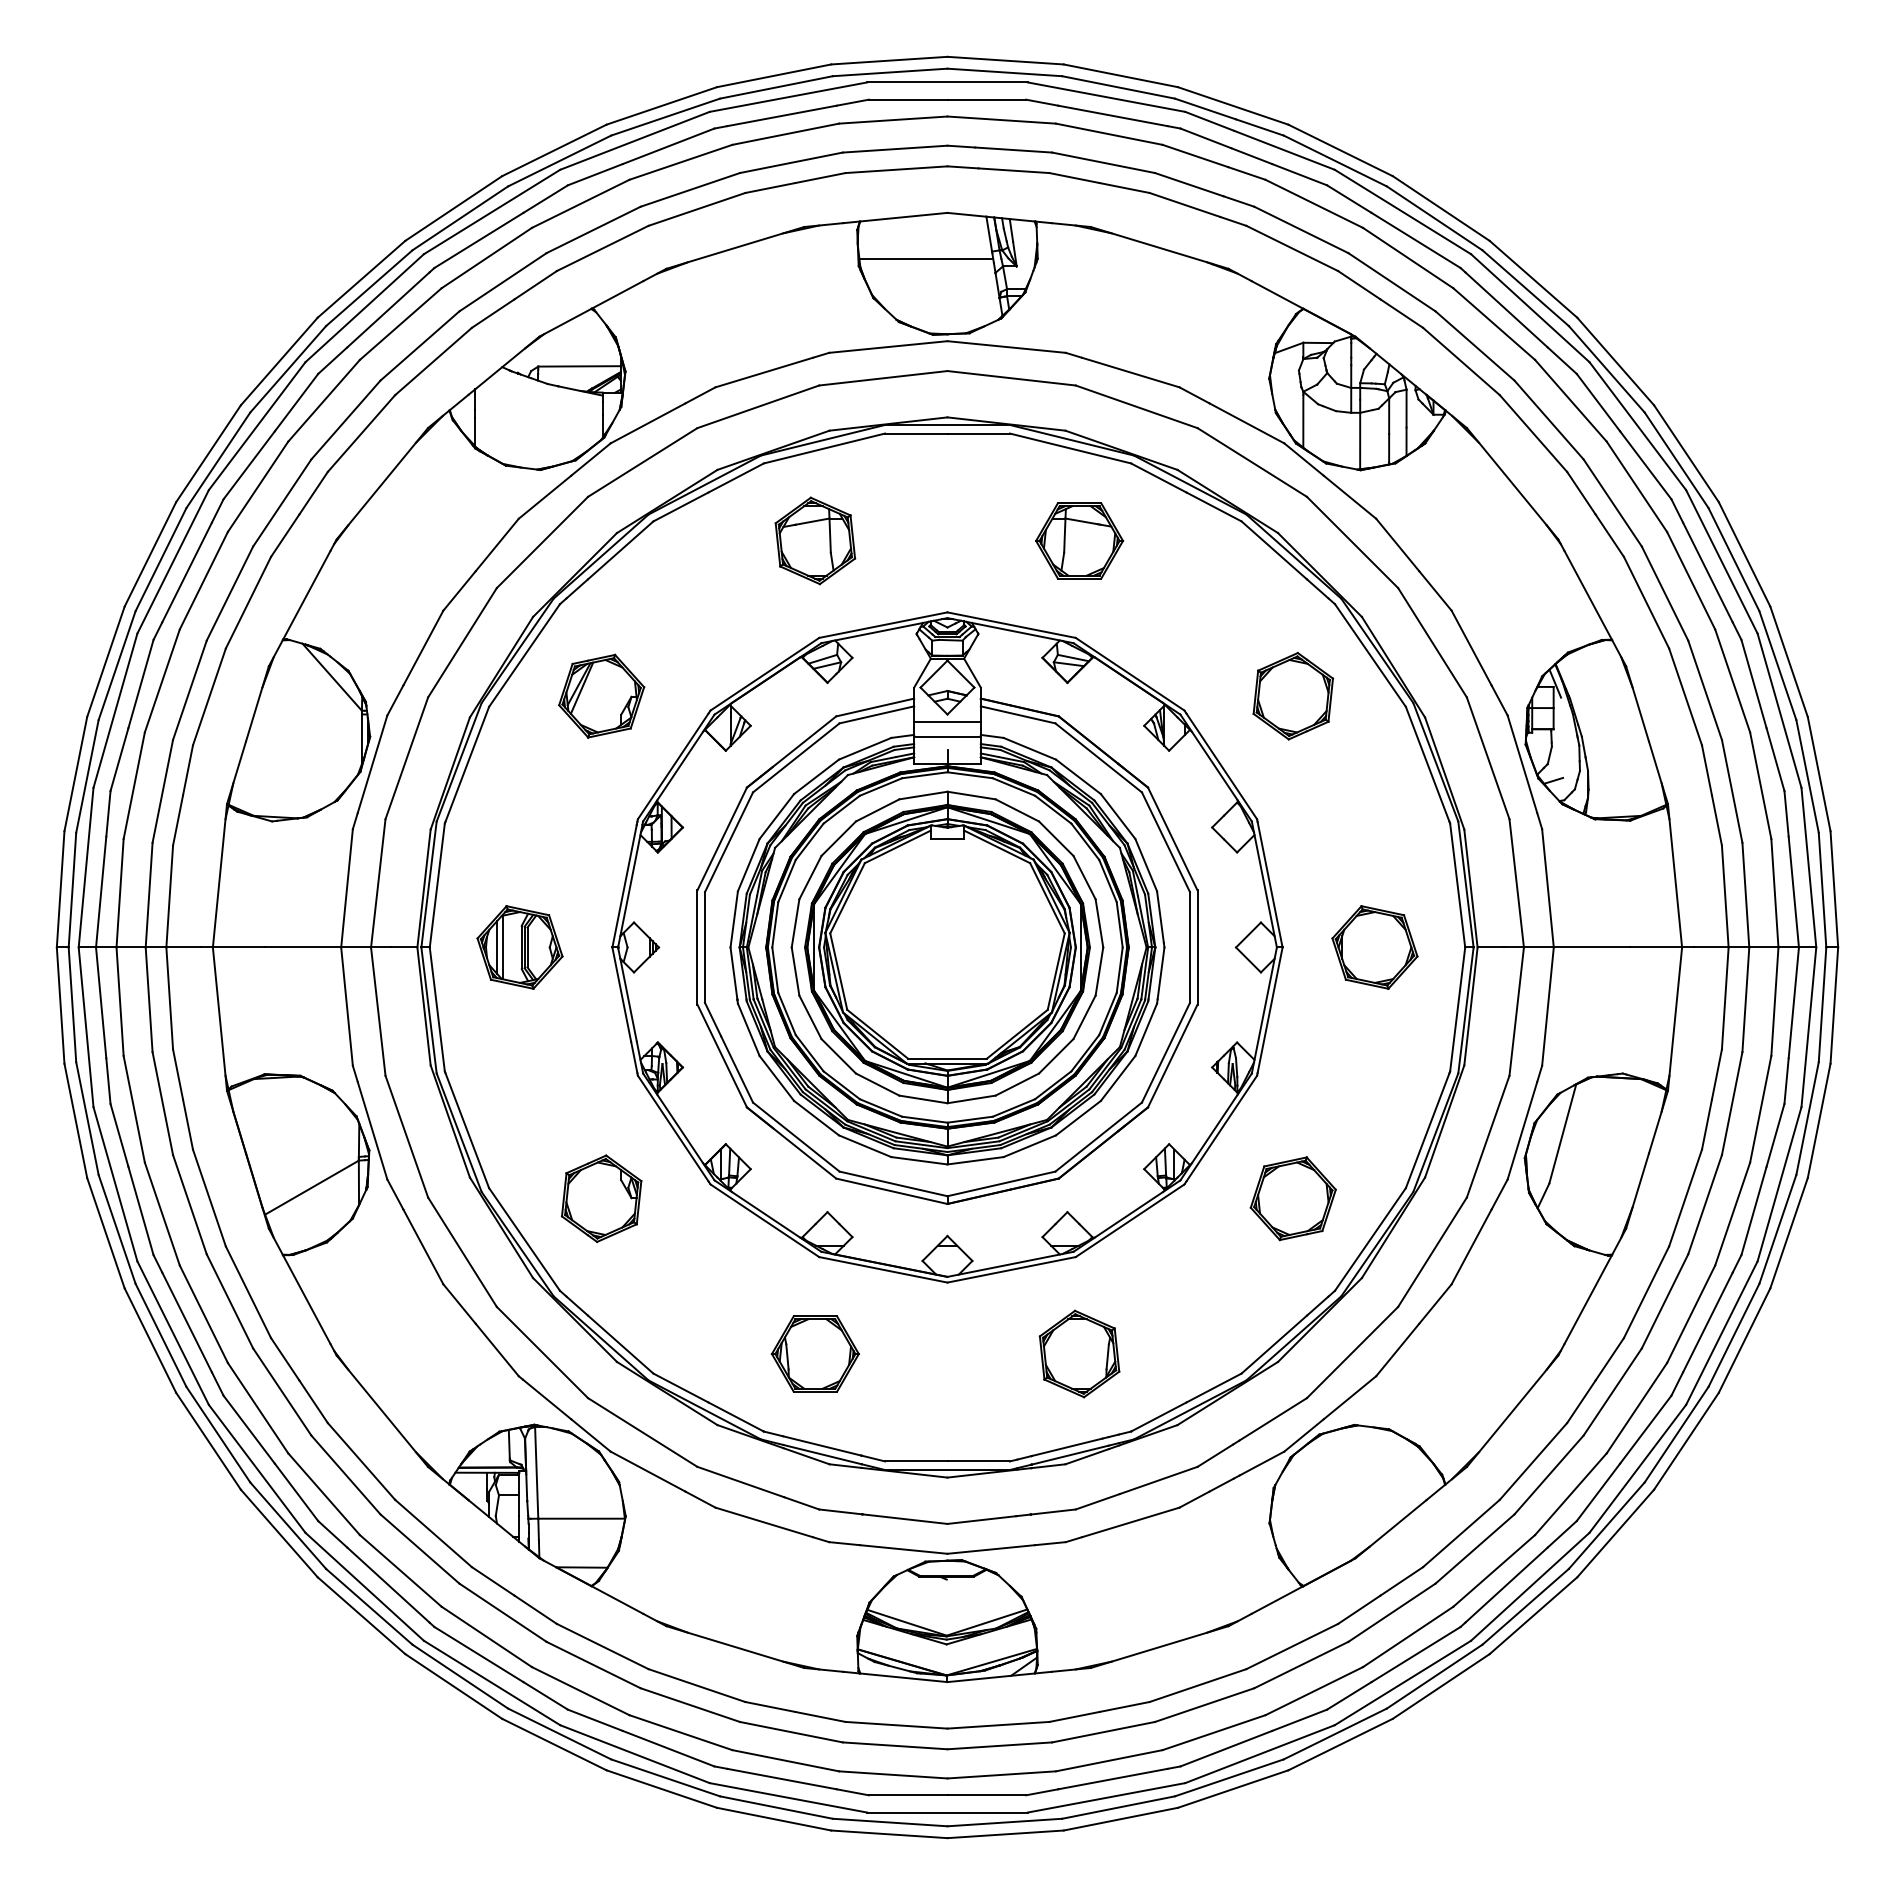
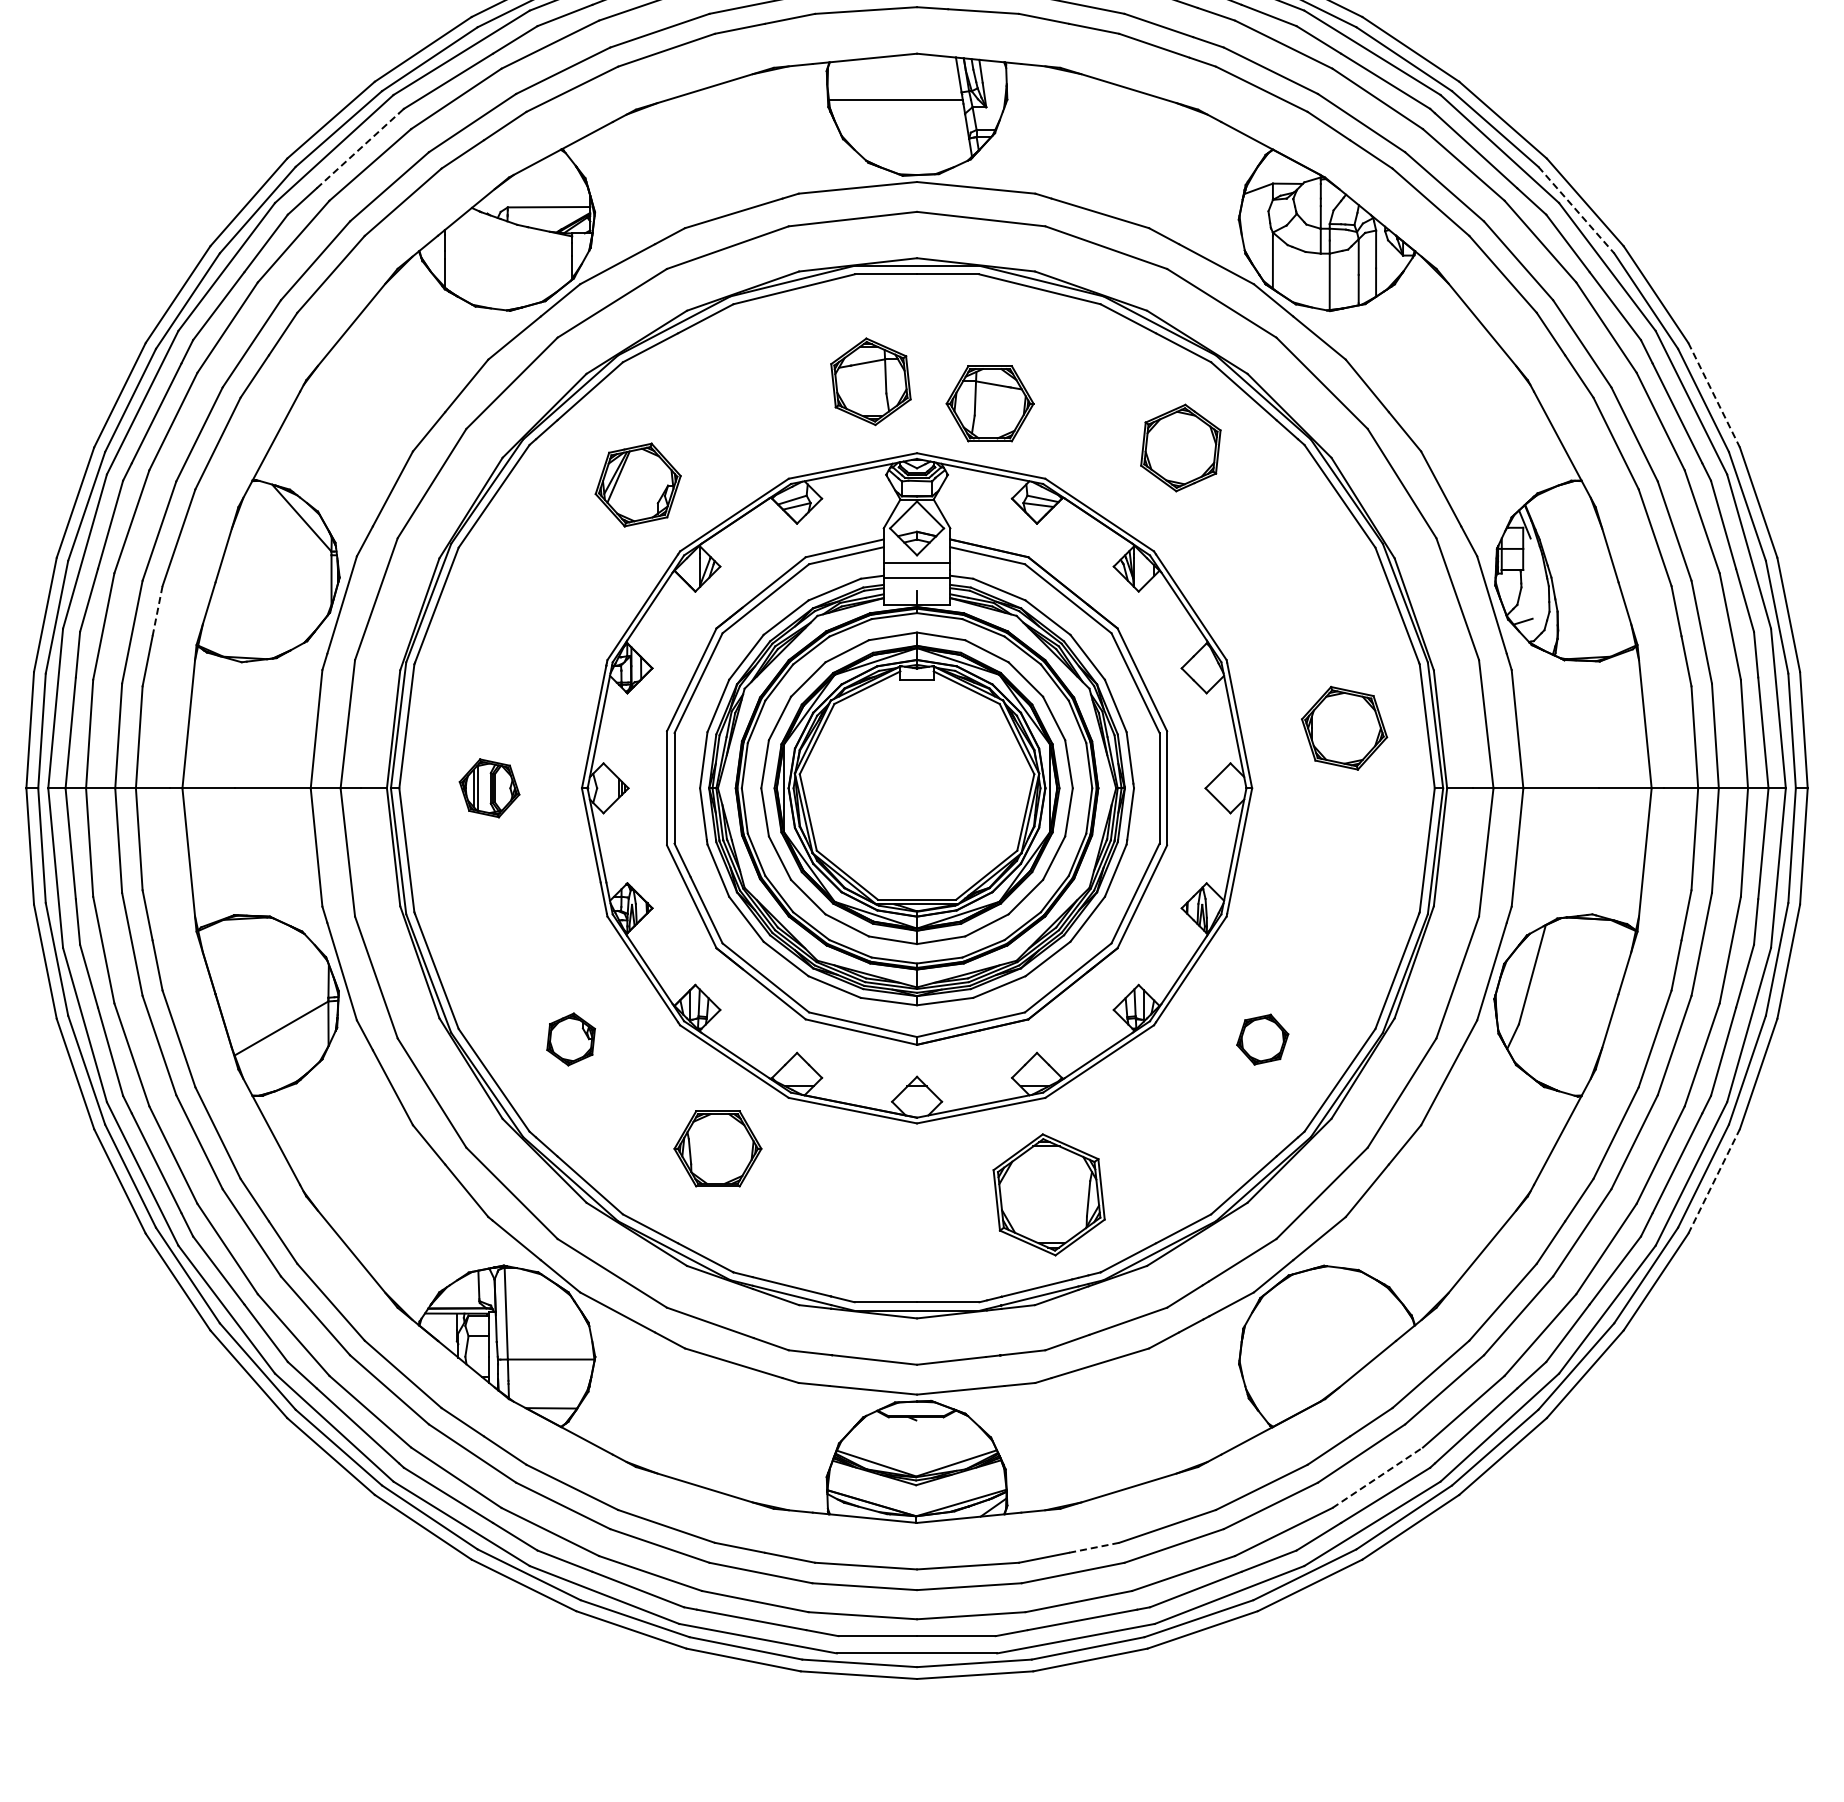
line: (388, 309) -> (358, 150), solid -> dashed
line: (1607, 369) -> (1577, 210), solid -> dashed
part: (815, 540) -> (871, 381), moved
part: (1079, 540) -> (990, 403), moved
line: (1744, 554) -> (1714, 395), solid -> dashed
part: (601, 695) -> (638, 484), moved
part: (1293, 696) -> (1181, 448), moved
line: (188, 770) -> (158, 611), solid -> dashed
part: (519, 947) -> (489, 788), size x0.7
part: (1374, 947) -> (1344, 728), moved
part: (601, 1198) -> (571, 1039), size x0.6
part: (1292, 1198) -> (1262, 1039), size x0.6
line: (1744, 1340) -> (1714, 1181), solid -> dashed
part: (814, 1353) -> (717, 1148), moved
part: (1079, 1353) -> (1049, 1194), size x1.4
line: (1408, 1636) -> (1378, 1477), solid -> dashed
line: (1124, 1706) -> (1094, 1547), solid -> dashed

